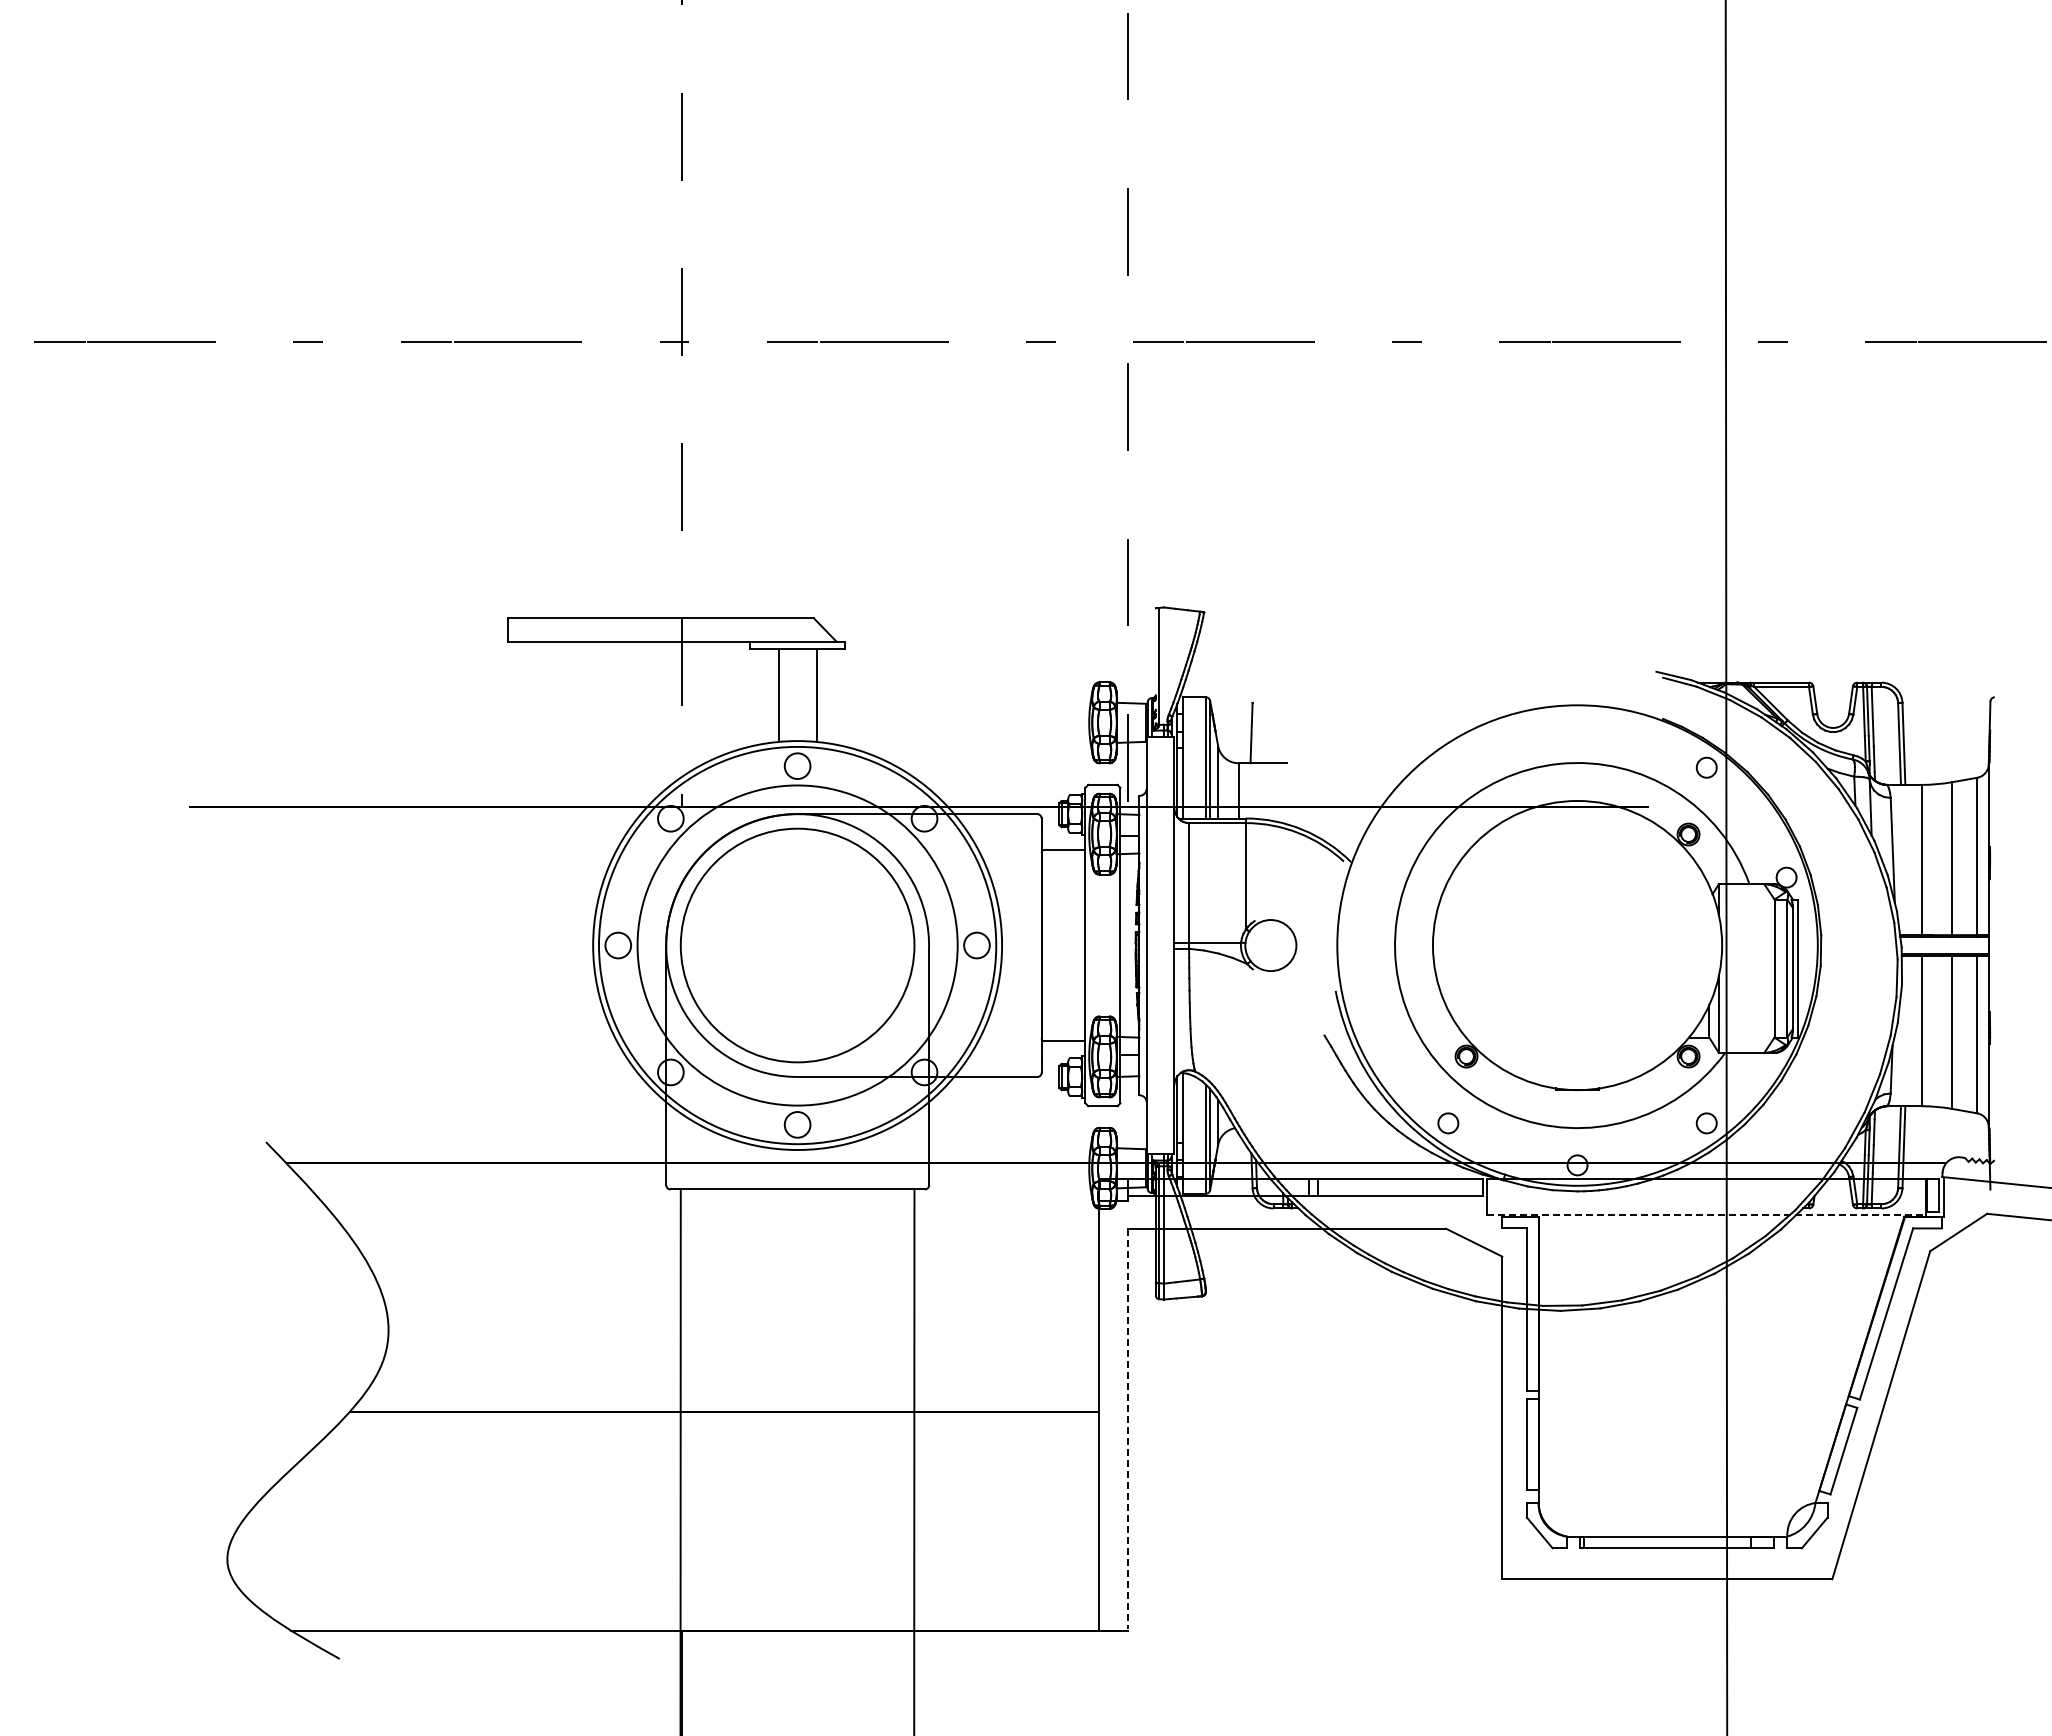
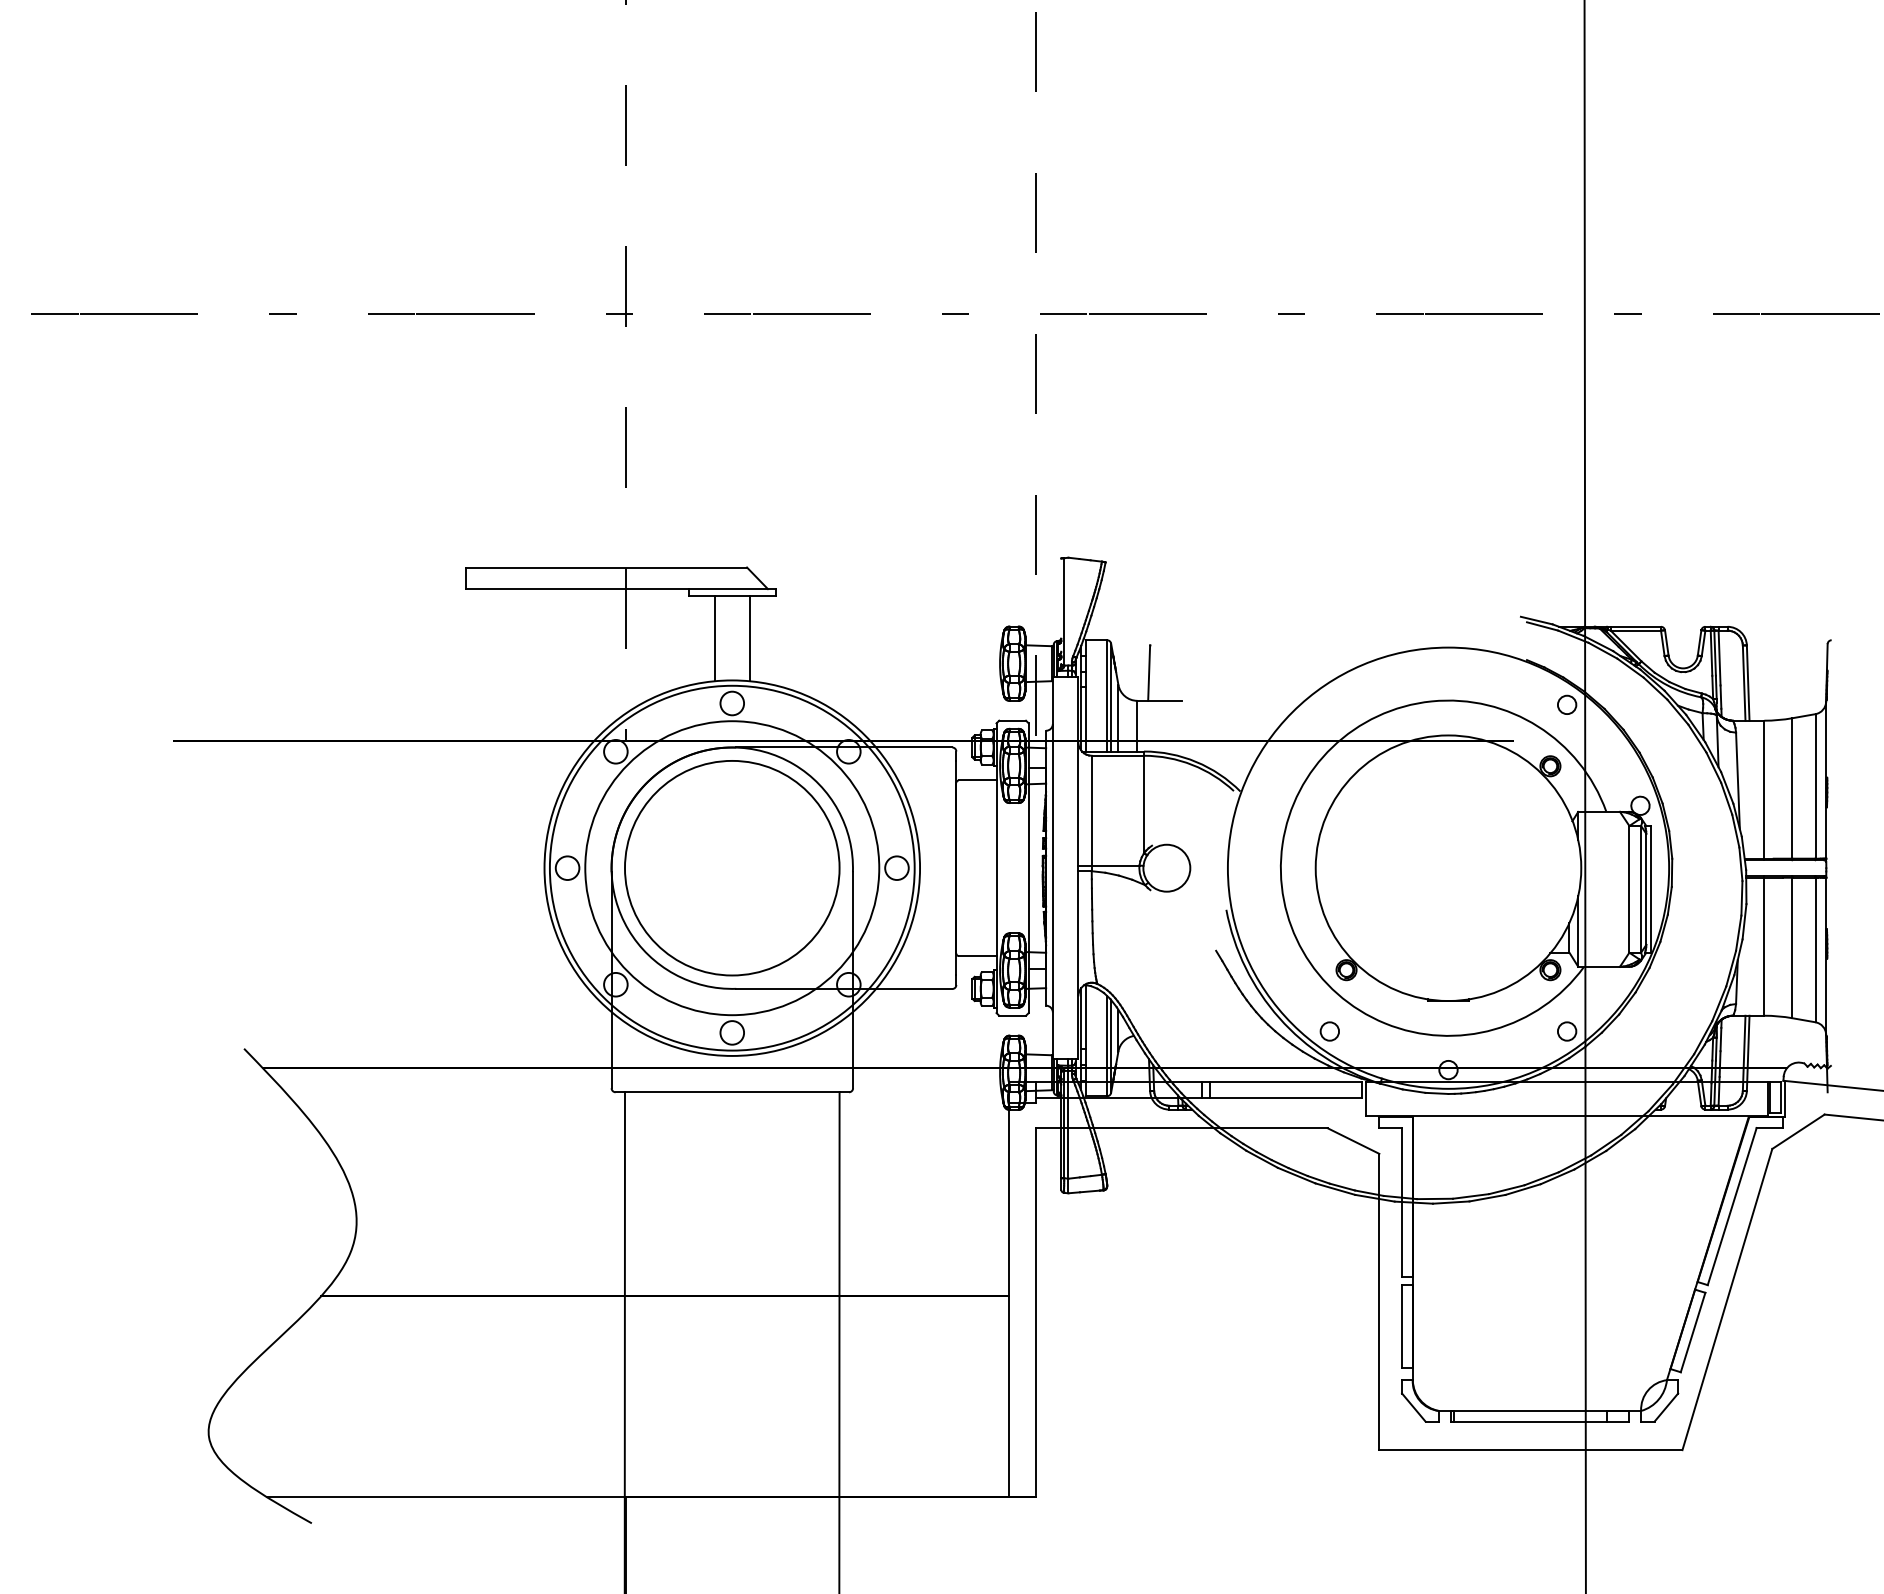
line: (1706, 1215) -> (1566, 1116), dashed -> solid
line: (1128, 1428) -> (1036, 1311), dashed -> solid

